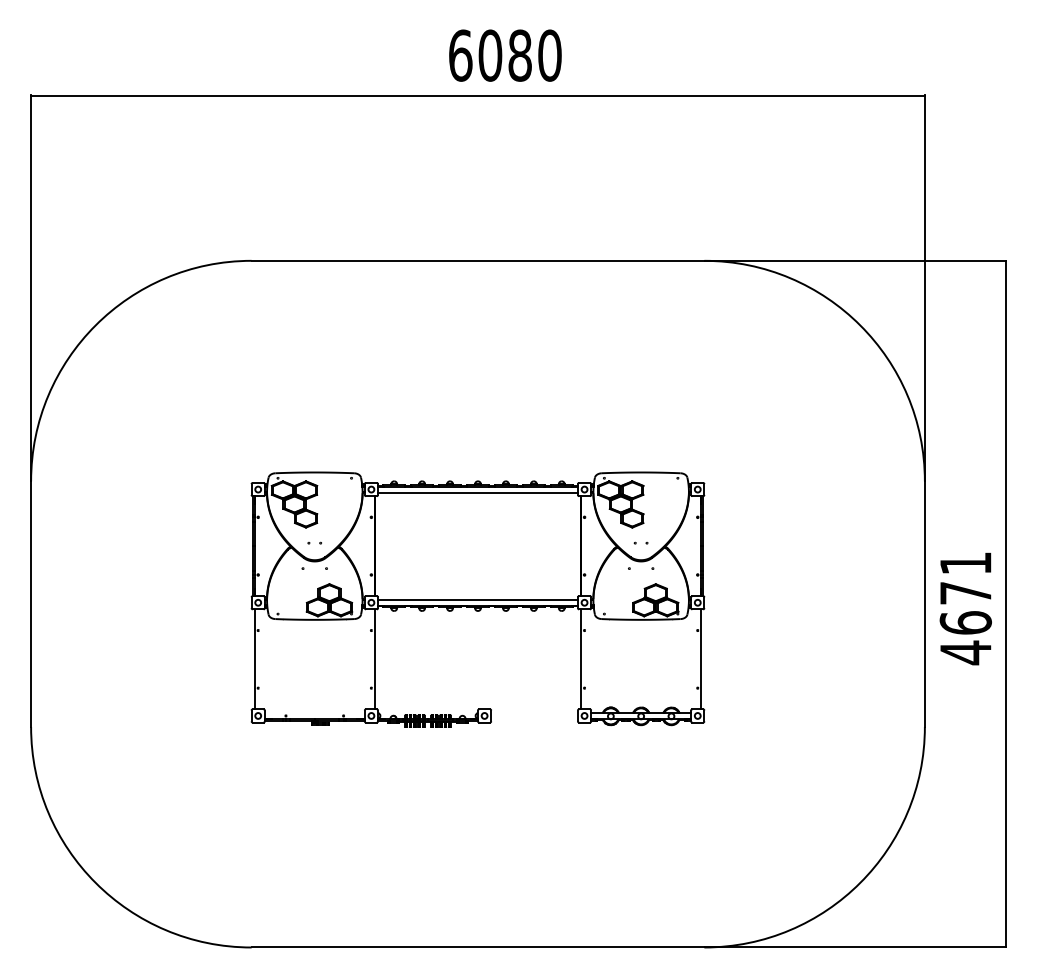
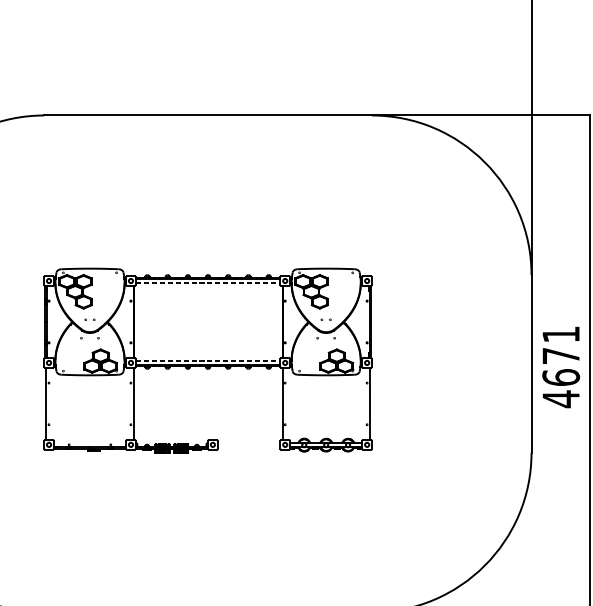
line: (478, 492) -> (208, 283), solid -> dashed
line: (478, 599) -> (208, 360), solid -> dashed

